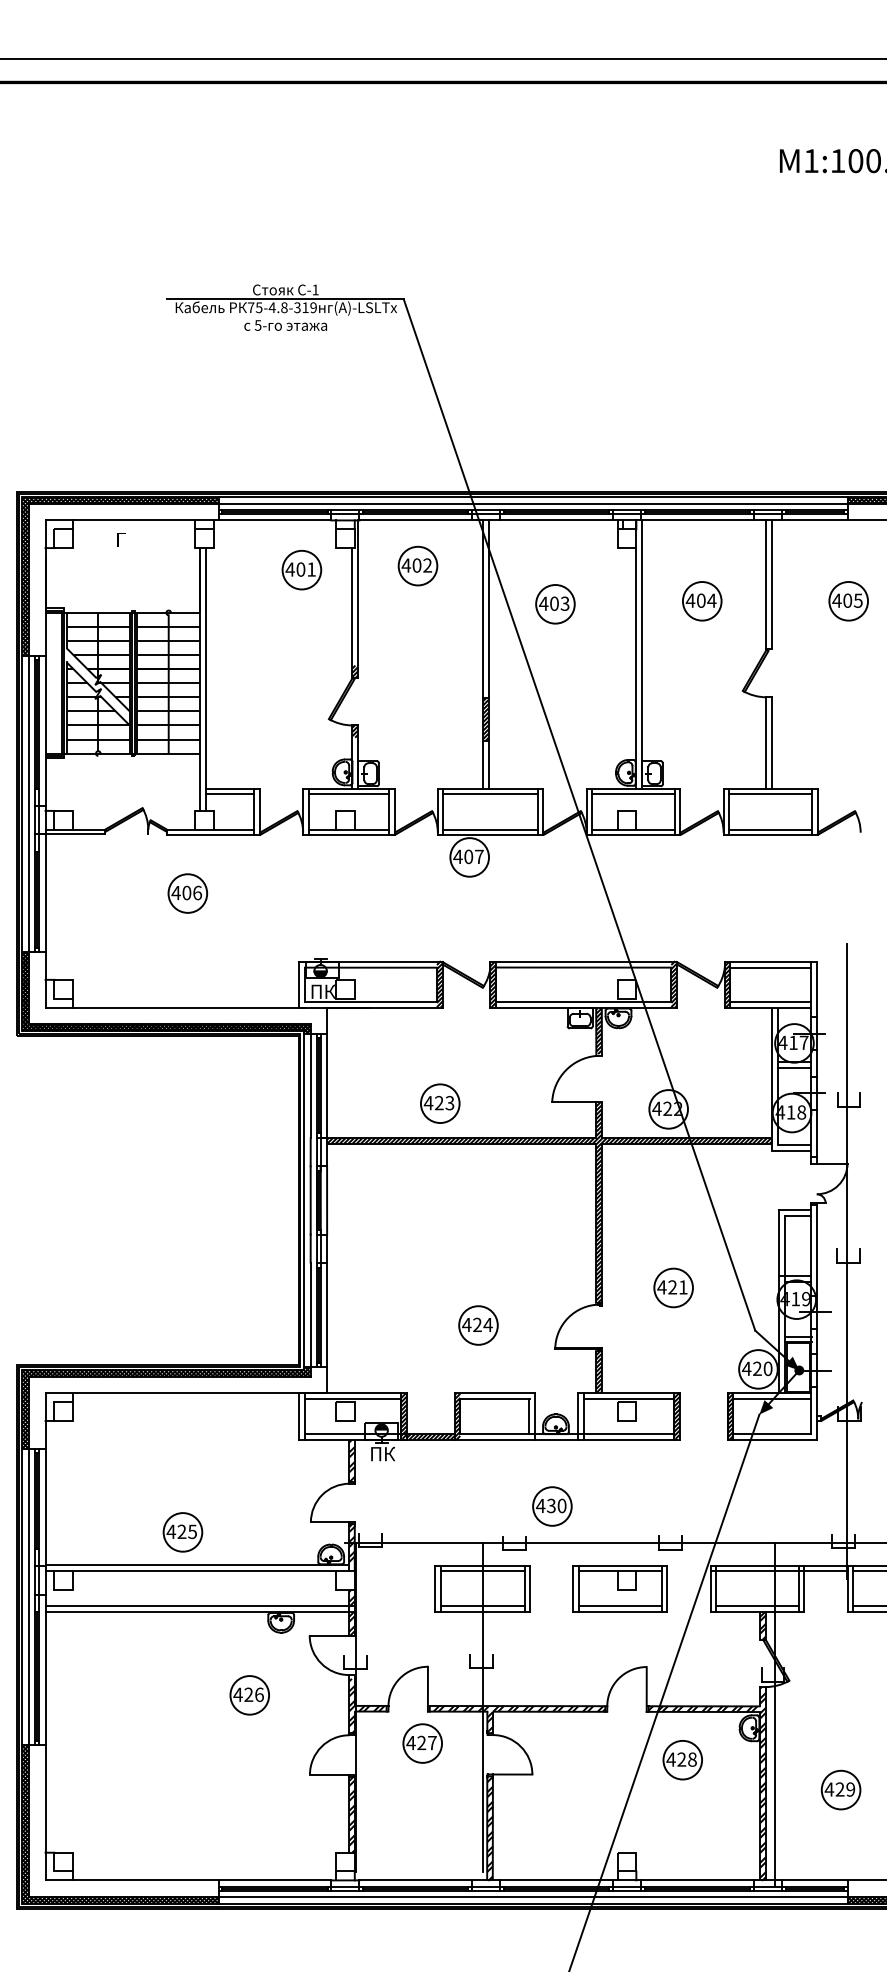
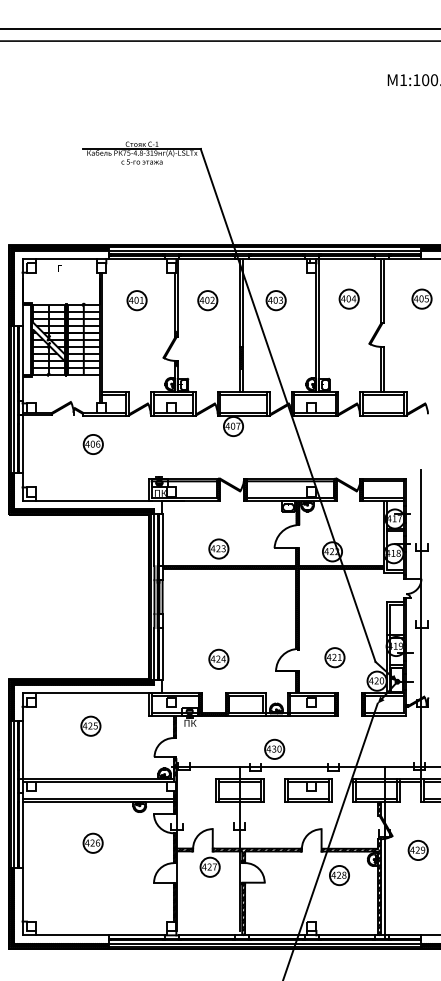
part: (417, 565) -> (207, 300), moved
part: (300, 569) -> (136, 300), moved
part: (672, 1287) -> (334, 657), moved
part: (477, 1323) -> (218, 658), moved
part: (182, 1530) -> (90, 725), moved
part: (248, 1693) -> (92, 842), moved
part: (839, 1790) -> (417, 850), moved

